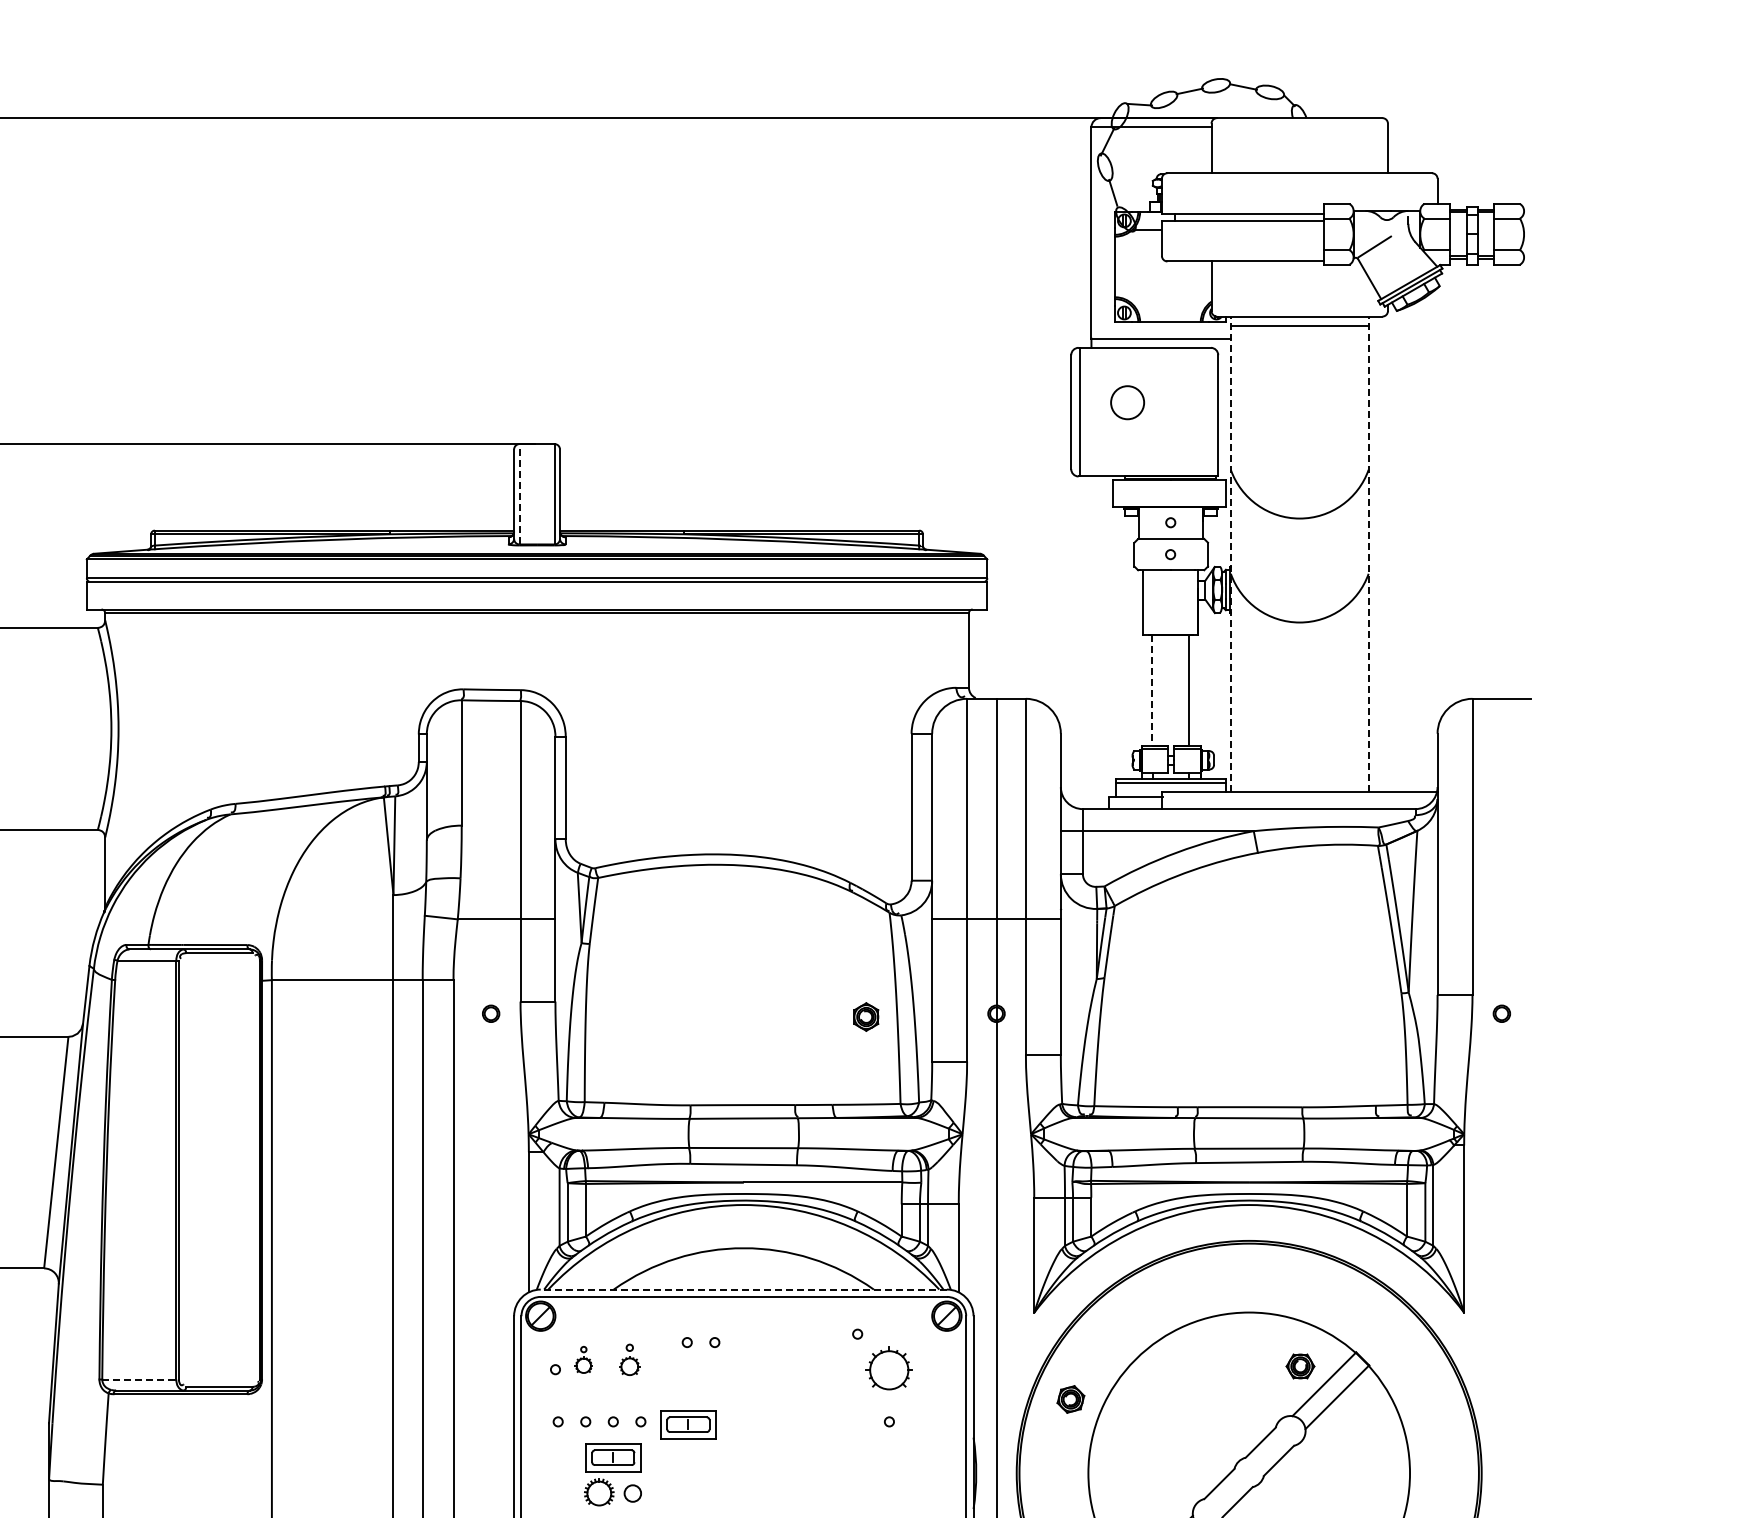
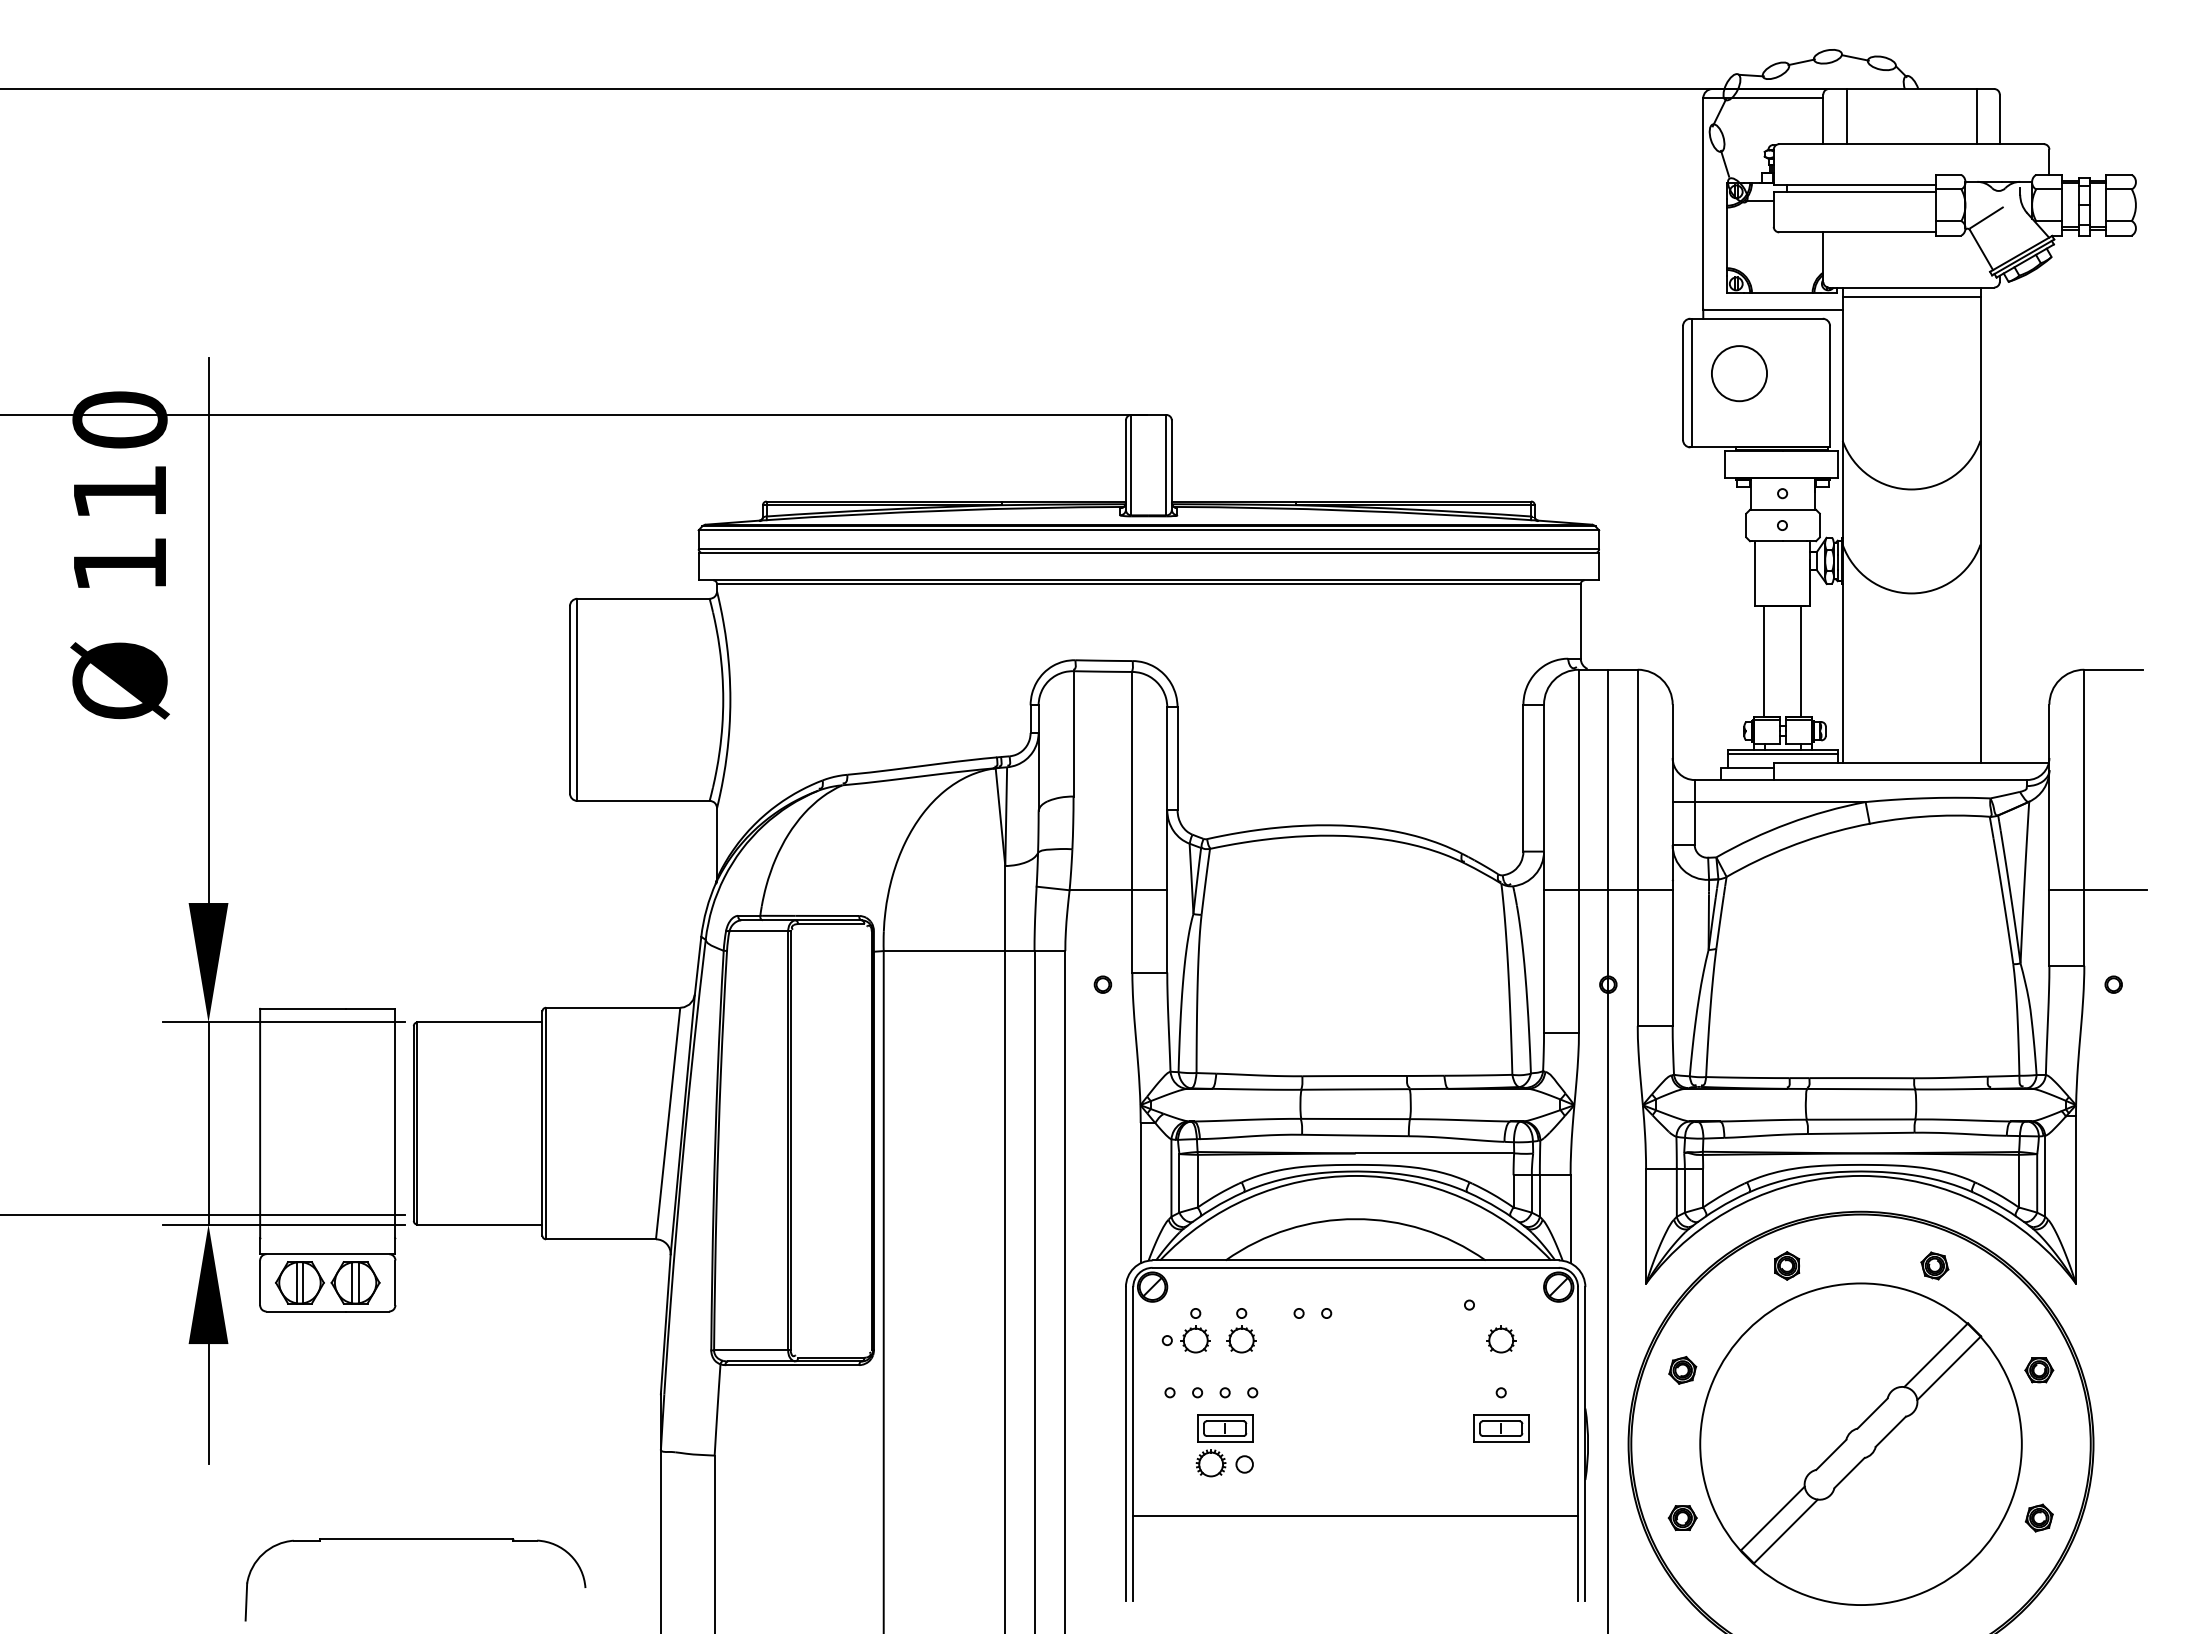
line: (1234, 145) -> (1846, 116), added
line: (1364, 145) -> (1976, 116), added
circle: (1127, 402) -> (1739, 373), size x1.67
line: (519, 493) -> (1131, 464), dashed -> solid
line: (1230, 554) -> (1842, 525), dashed -> solid
line: (1368, 554) -> (1980, 525), dashed -> solid
line: (1152, 690) -> (1764, 661), dashed -> solid
line: (1486, 919) -> (2098, 890), added
part: (866, 1016) -> (1787, 1265), moved
line: (743, 1289) -> (1355, 1260), dashed -> solid
part: (1322, 1294) -> (1934, 1265), added
part: (583, 1359) -> (1195, 1330), size x1.67
part: (629, 1359) -> (1241, 1330), size x1.43
part: (1300, 1366) -> (2039, 1370), moved
part: (889, 1368) -> (1501, 1339), size x0.62
line: (140, 1379) -> (752, 1350), dashed -> solid
part: (688, 1424) -> (1501, 1428), moved

